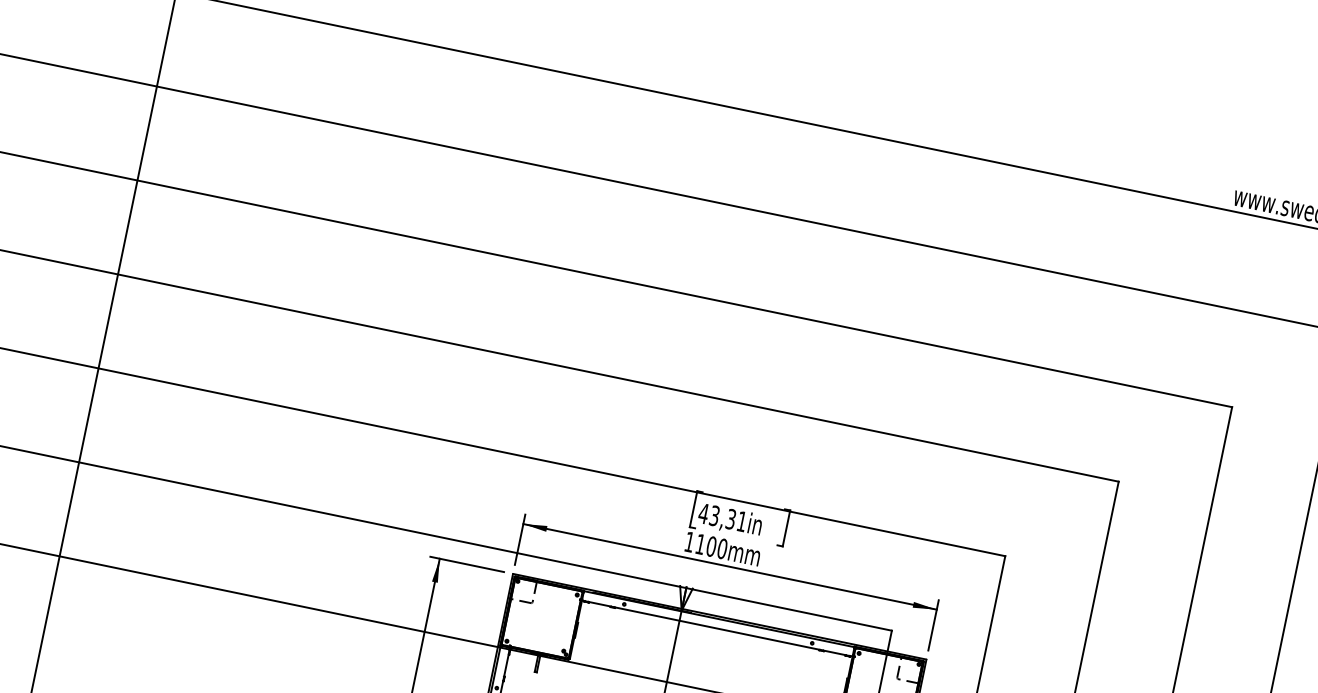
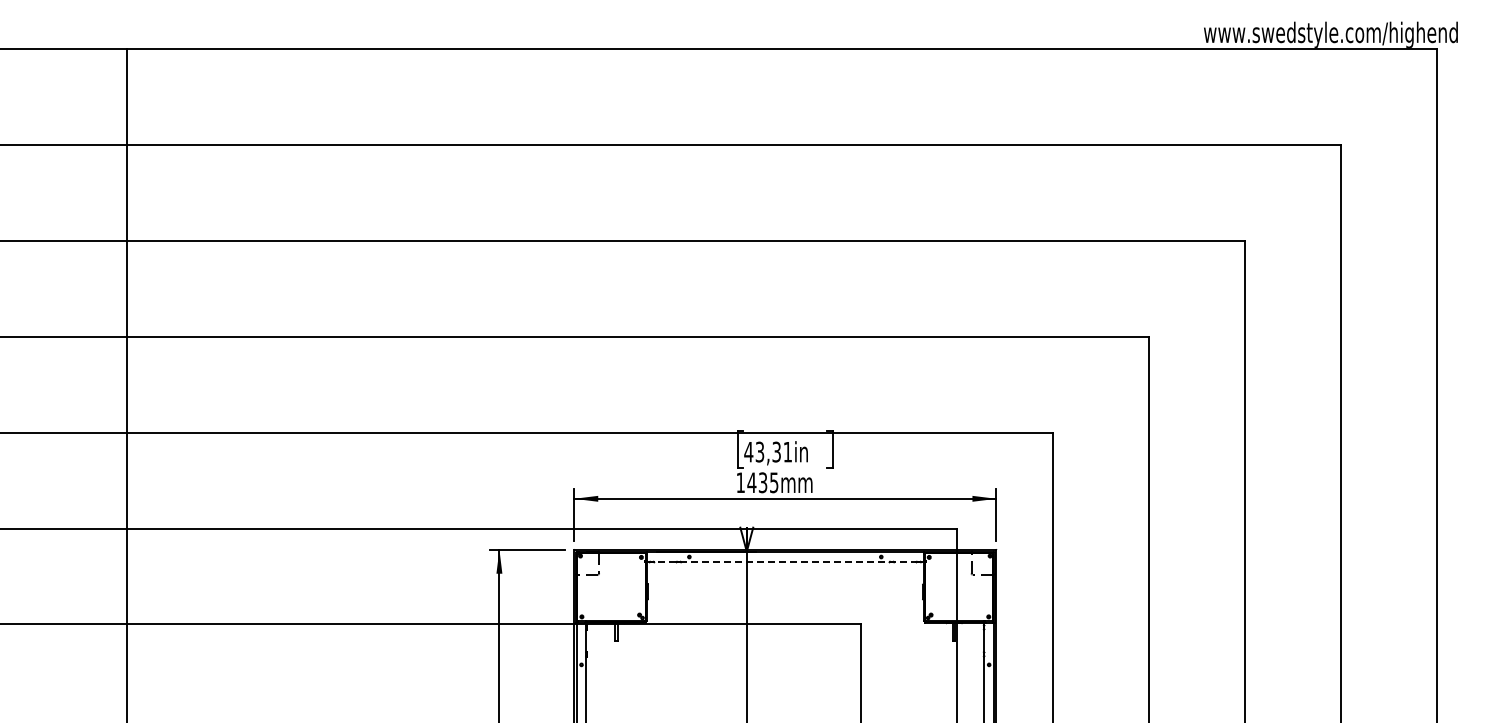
text: (711, 546) -> (762, 482), 1100mm -> 1435mm
line: (717, 628) -> (785, 561), solid -> dashed

